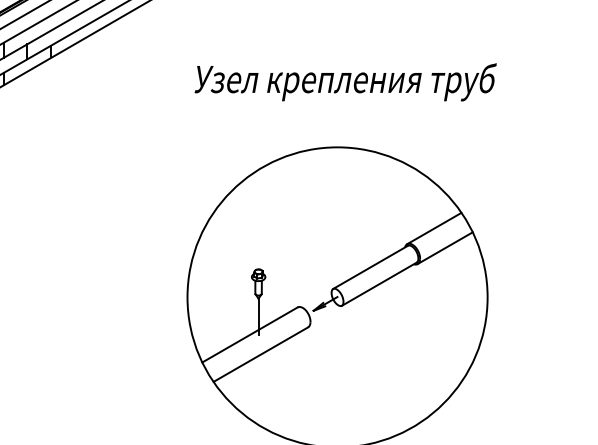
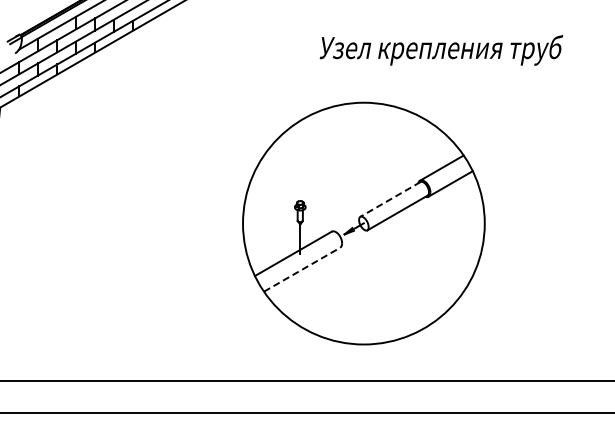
text: (344, 82) -> (440, 50), moved
line: (370, 267) -> (390, 199), solid -> dashed
line: (261, 354) -> (302, 269), solid -> dashed

